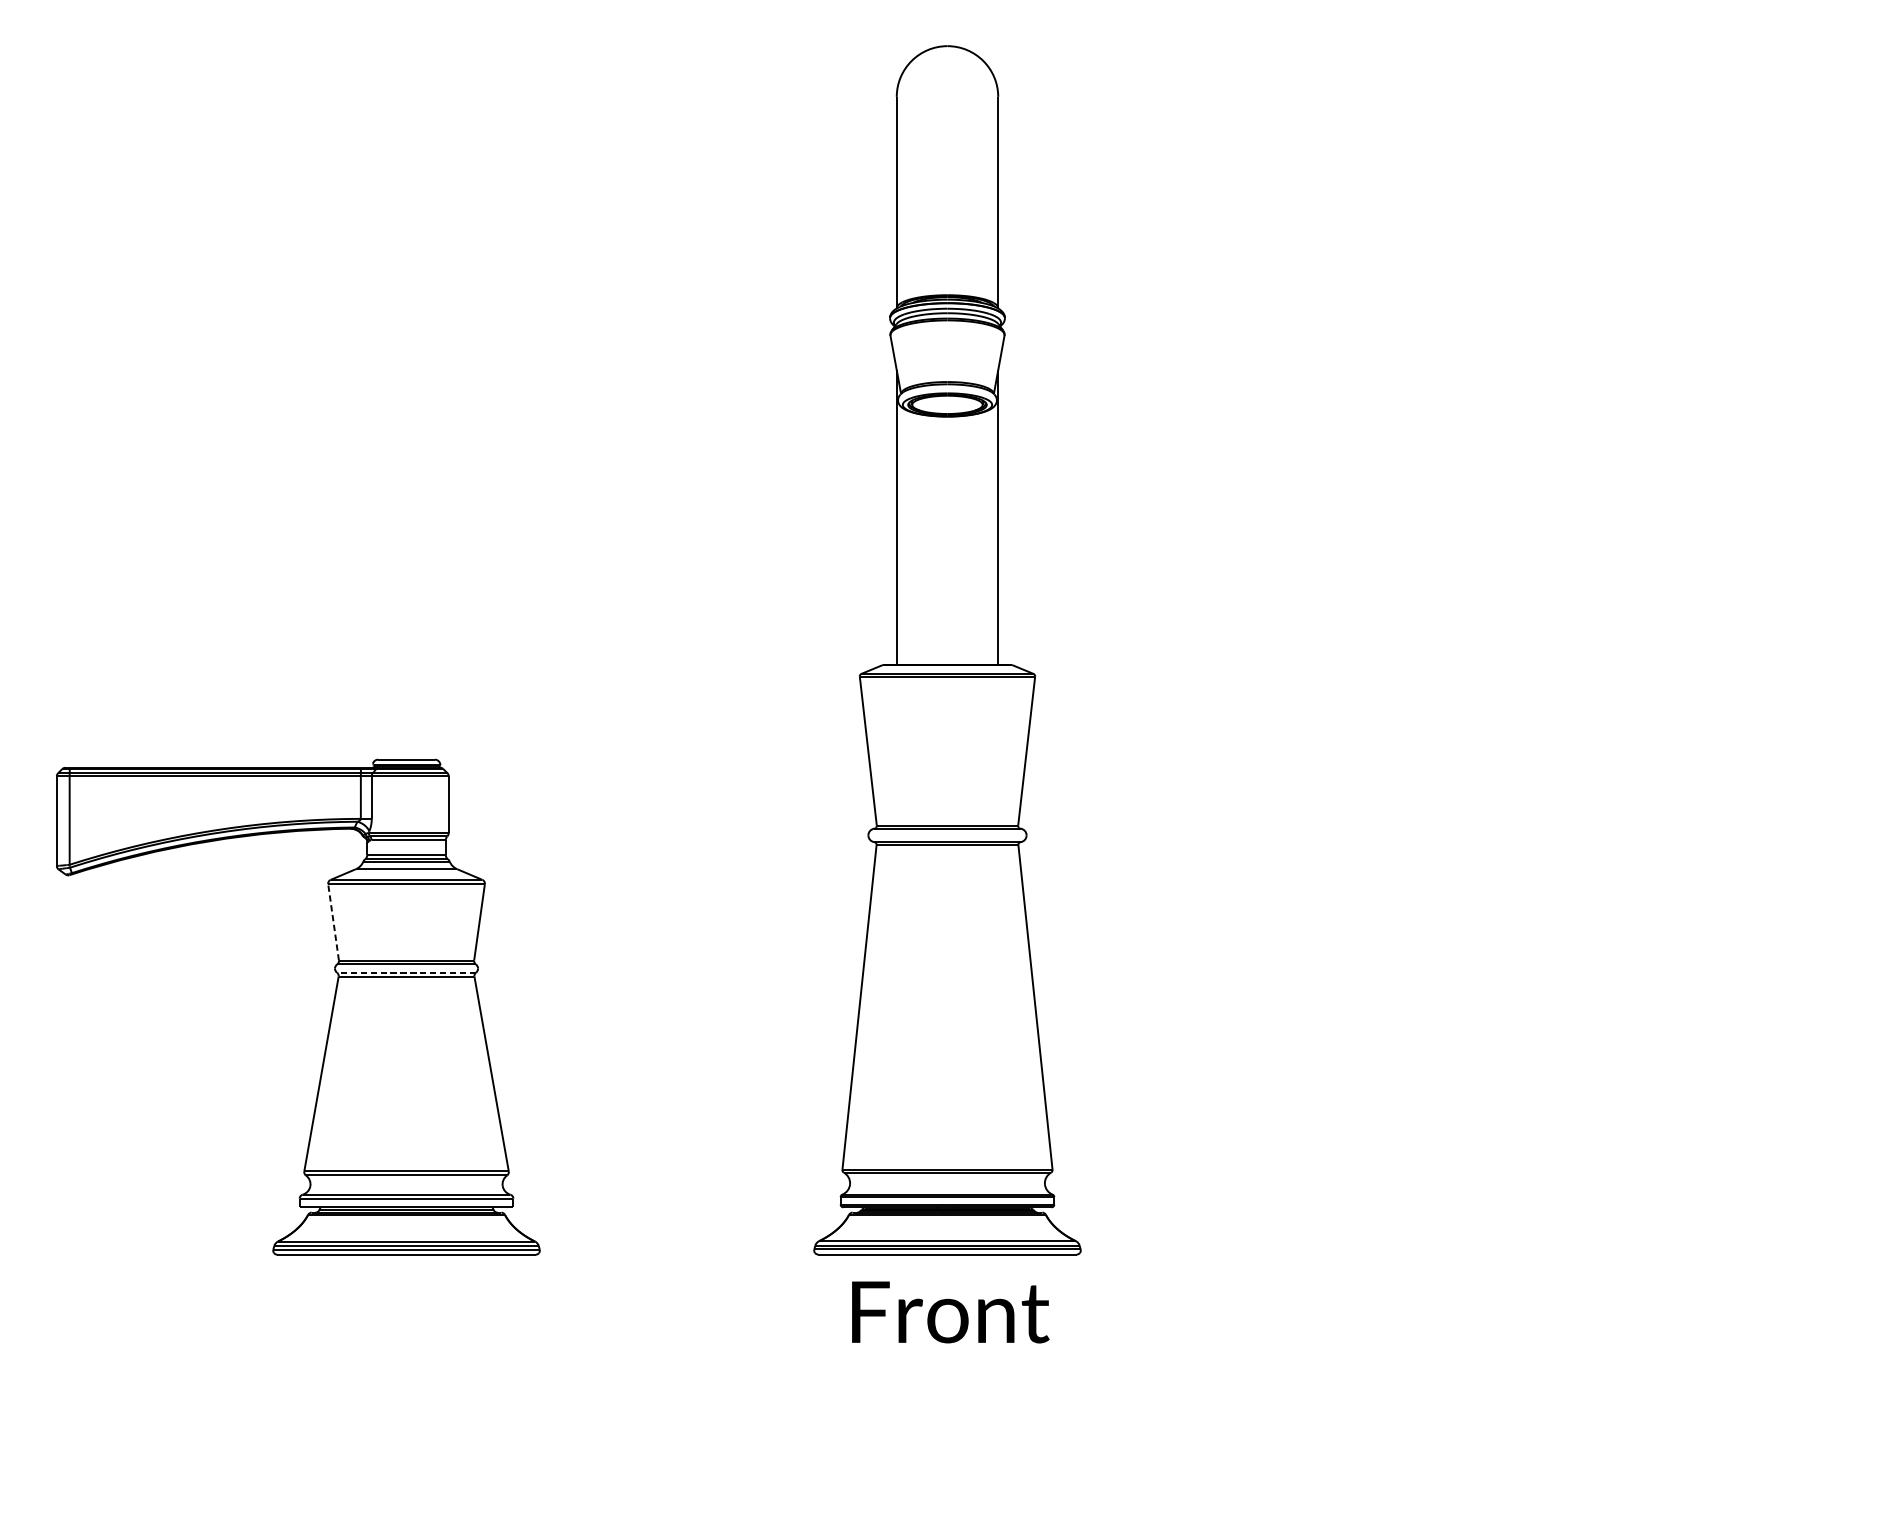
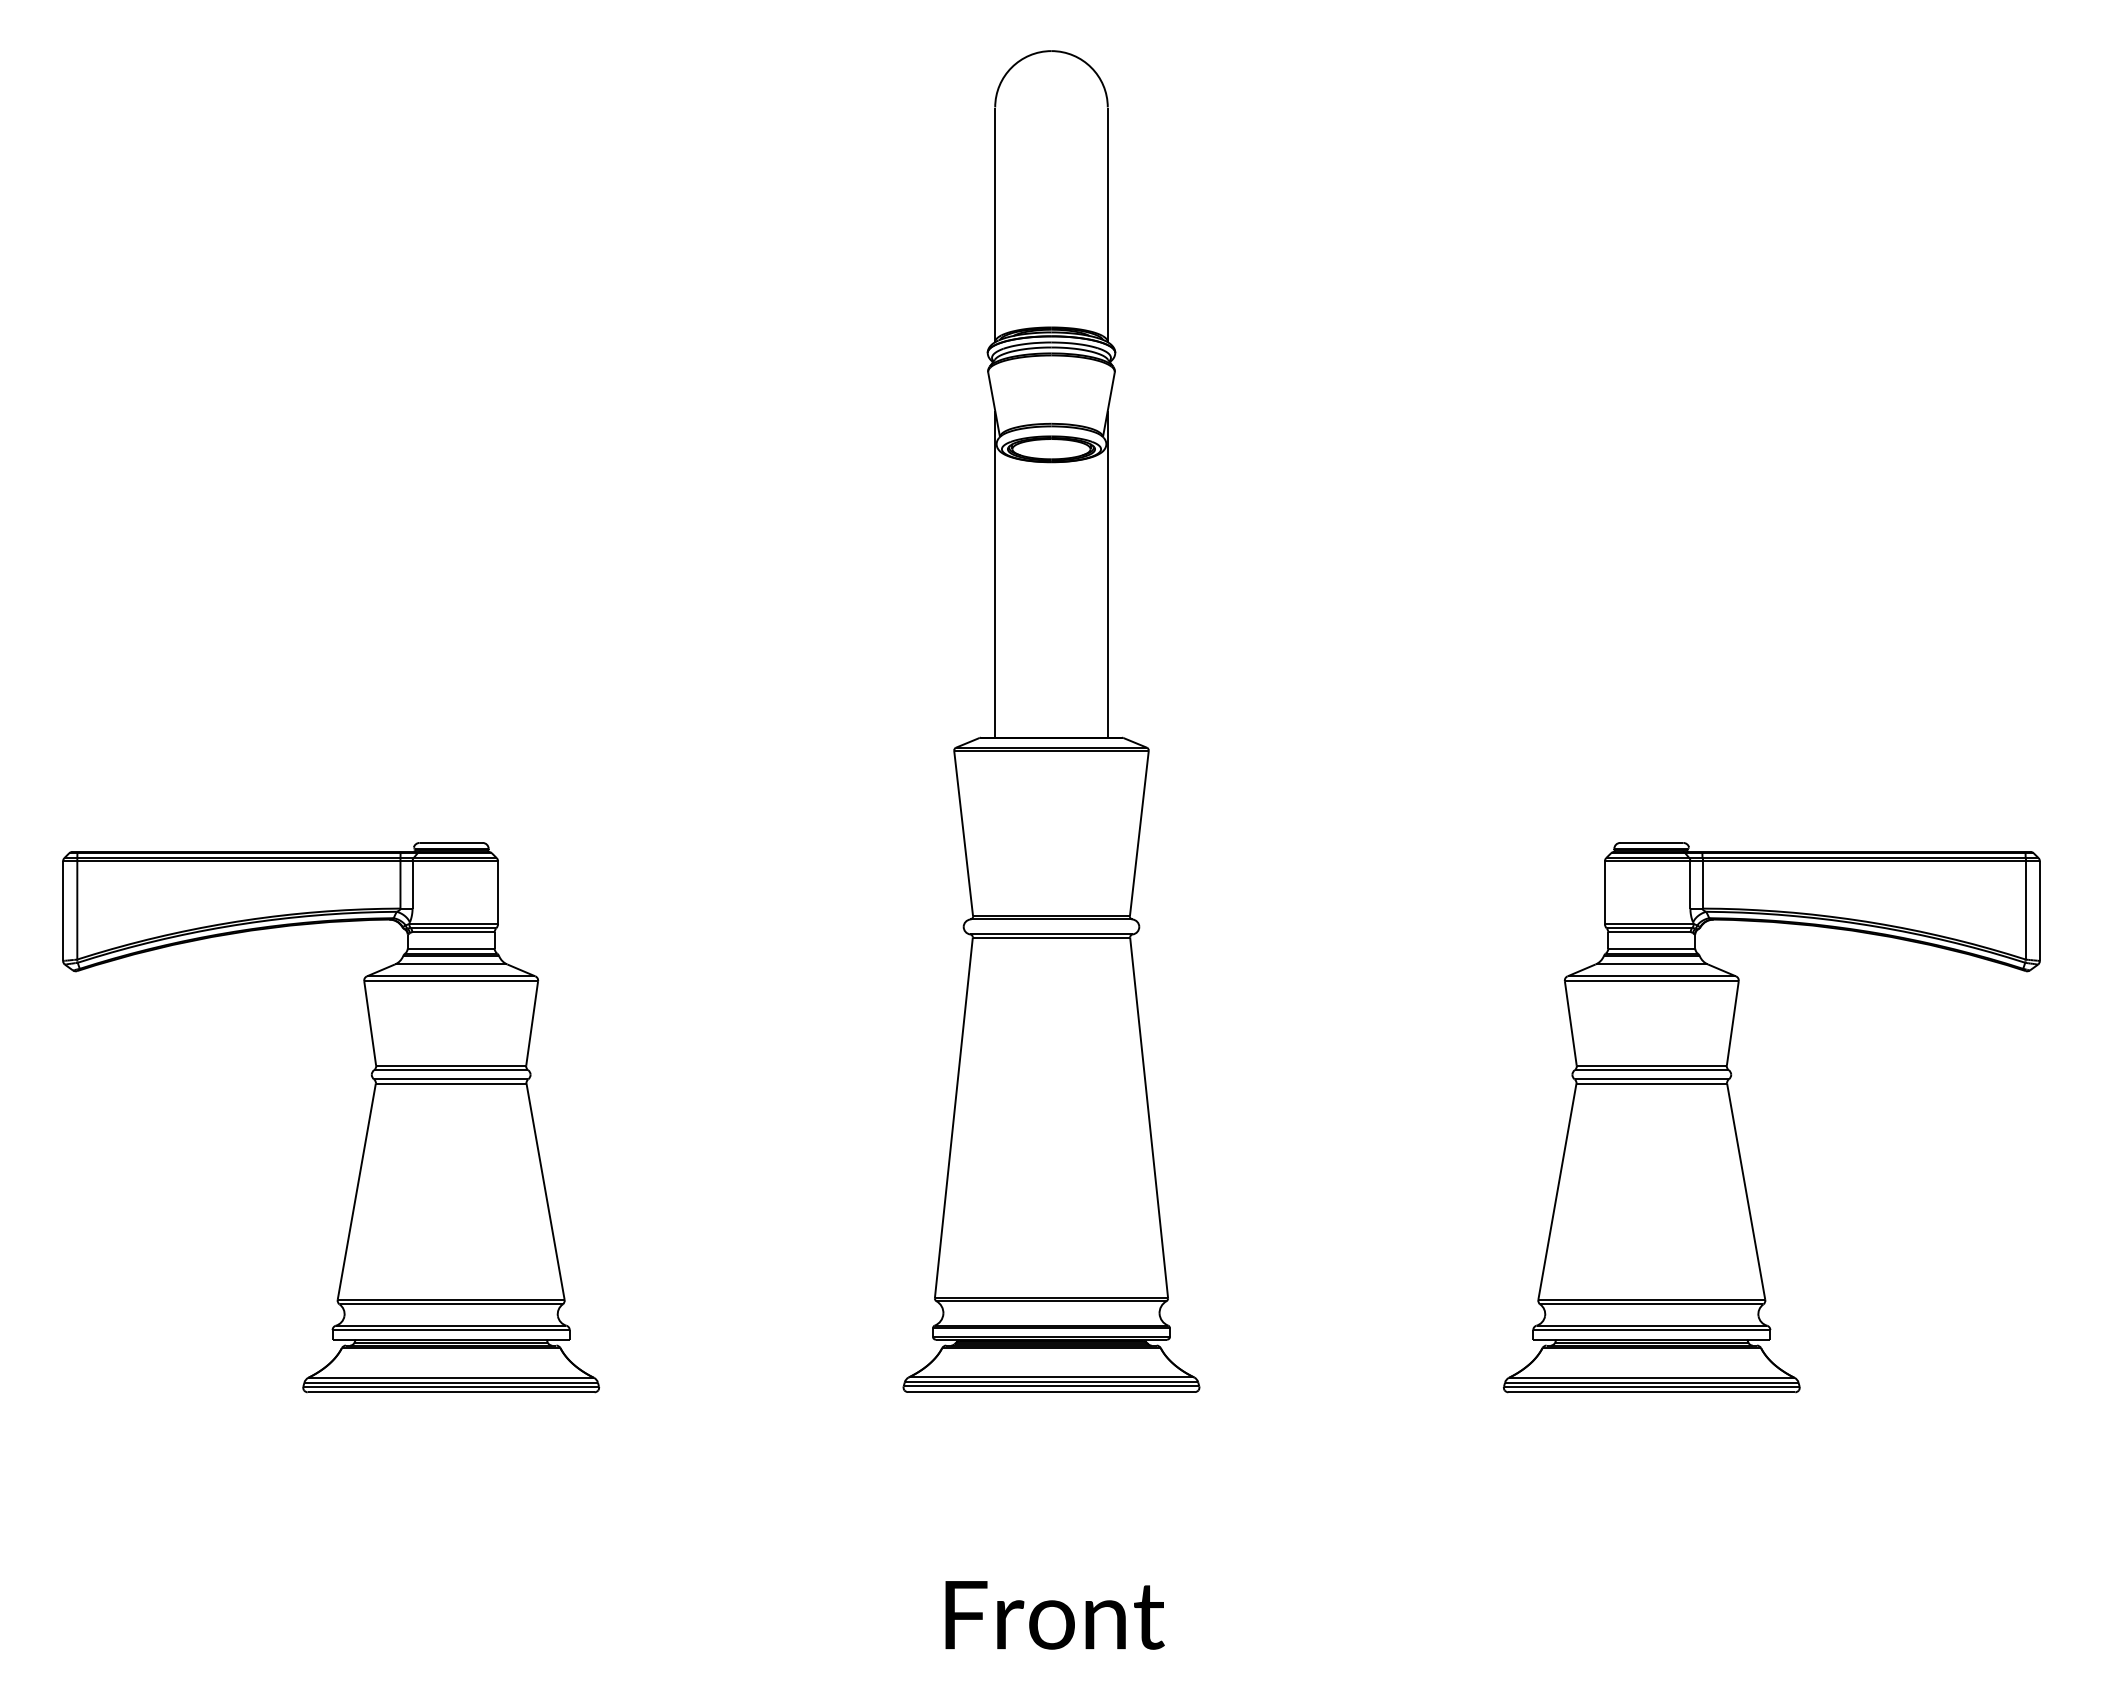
line: (333, 922) -> (370, 1023), dashed -> solid
line: (405, 972) -> (450, 1079), dashed -> solid
part: (1563, 1012) -> (1735, 1123), added
text: (950, 1312) -> (1054, 1615), moved

